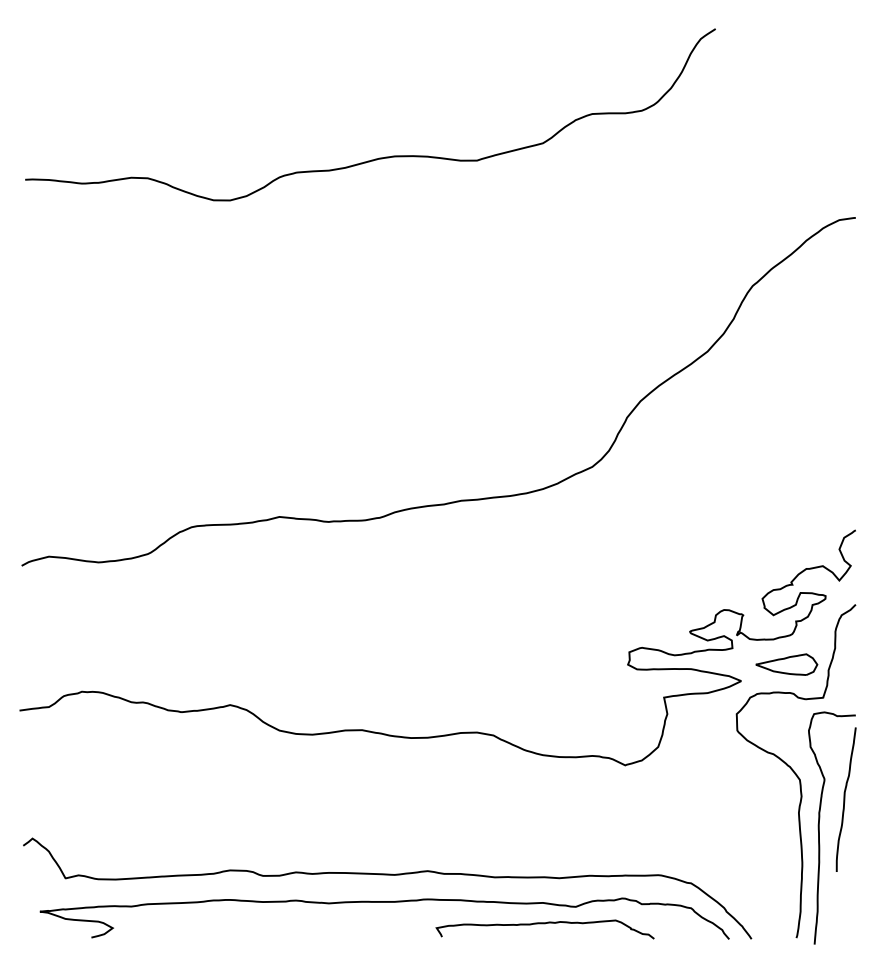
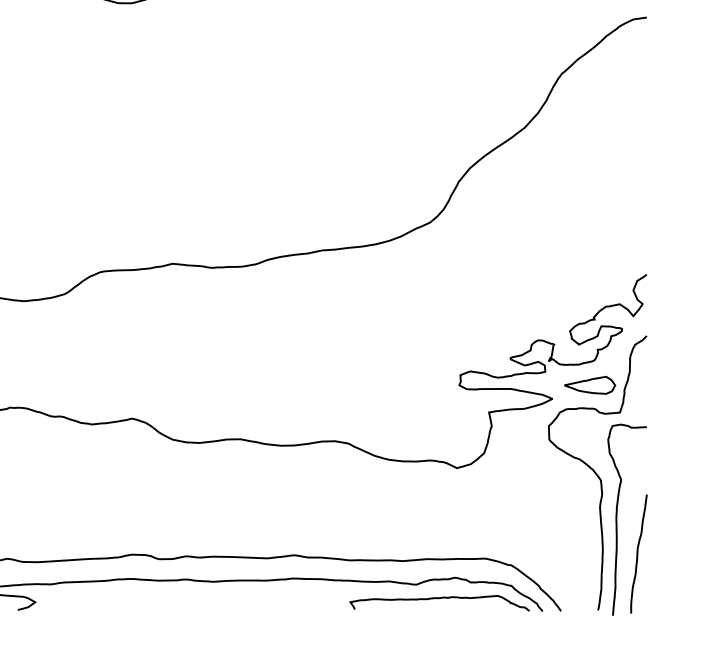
curve: (845, 799) -> (638, 553), moved
curve: (544, 924) -> (439, 599), moved

